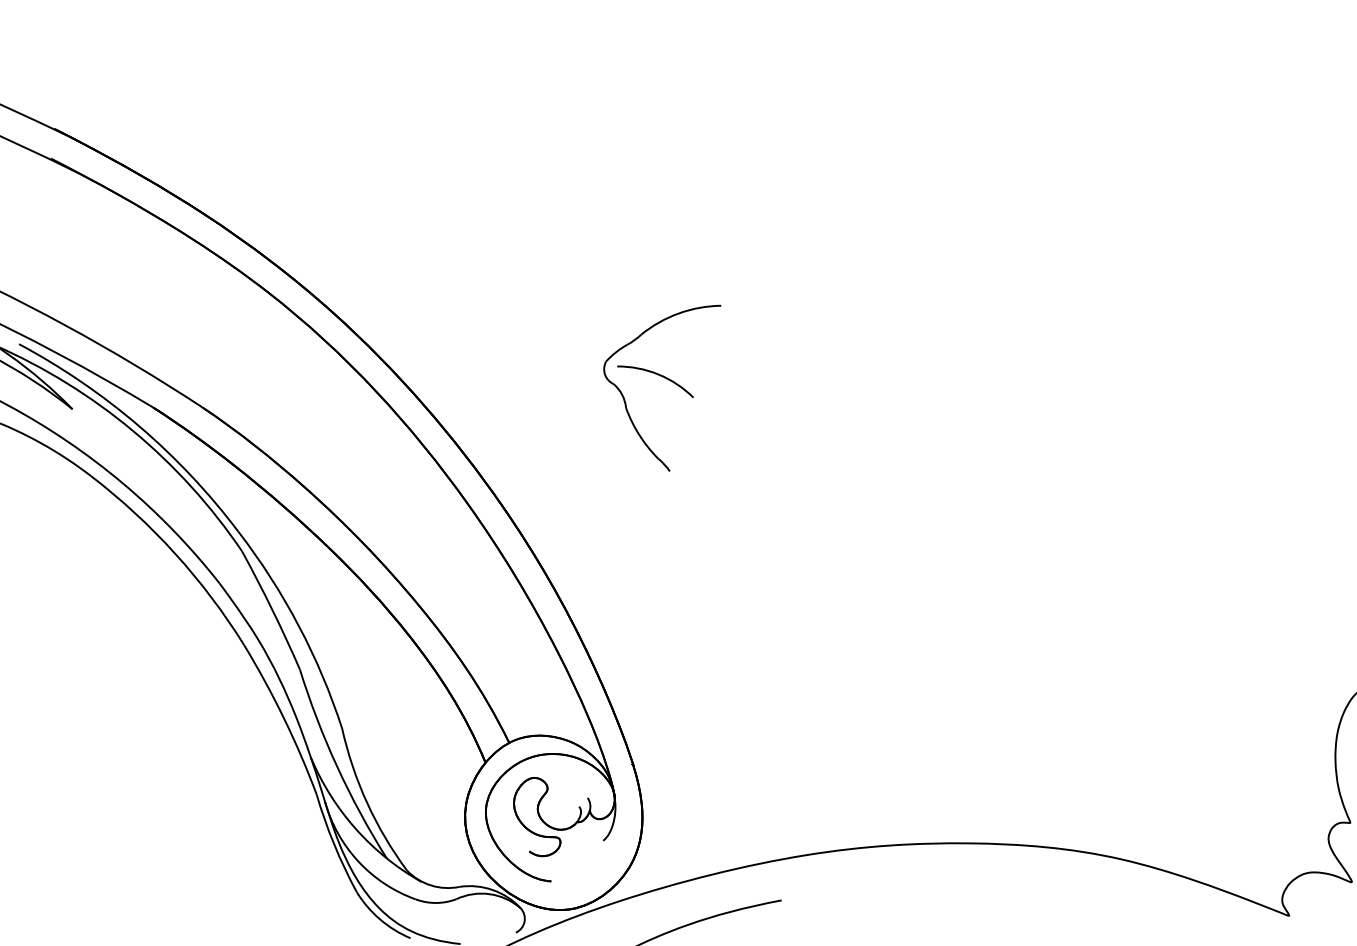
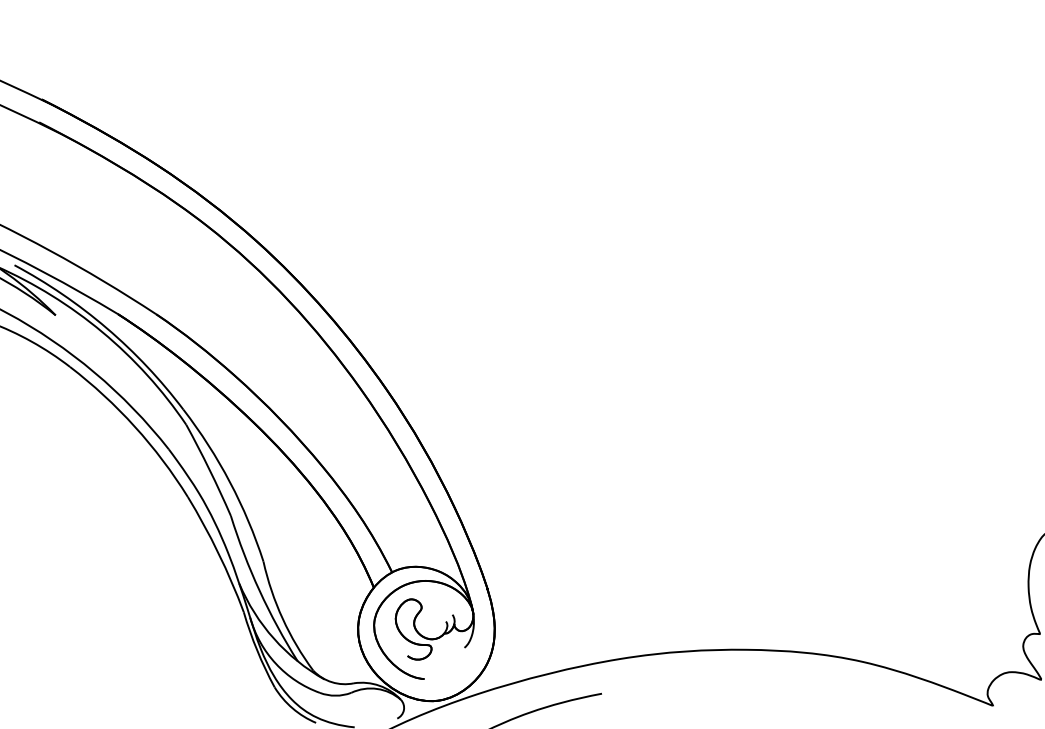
part: (666, 379) -> (513, 292), removed

